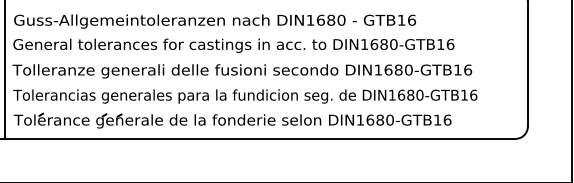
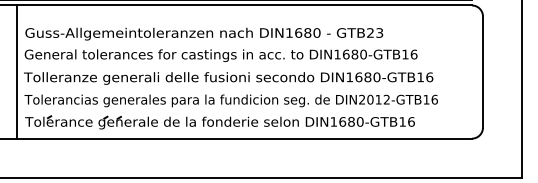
text: (407, 19) -> (375, 32), GTB16 -> GTB23
text: (406, 94) -> (374, 99), DIN1680-GTB16 -> DIN2012-GTB16

